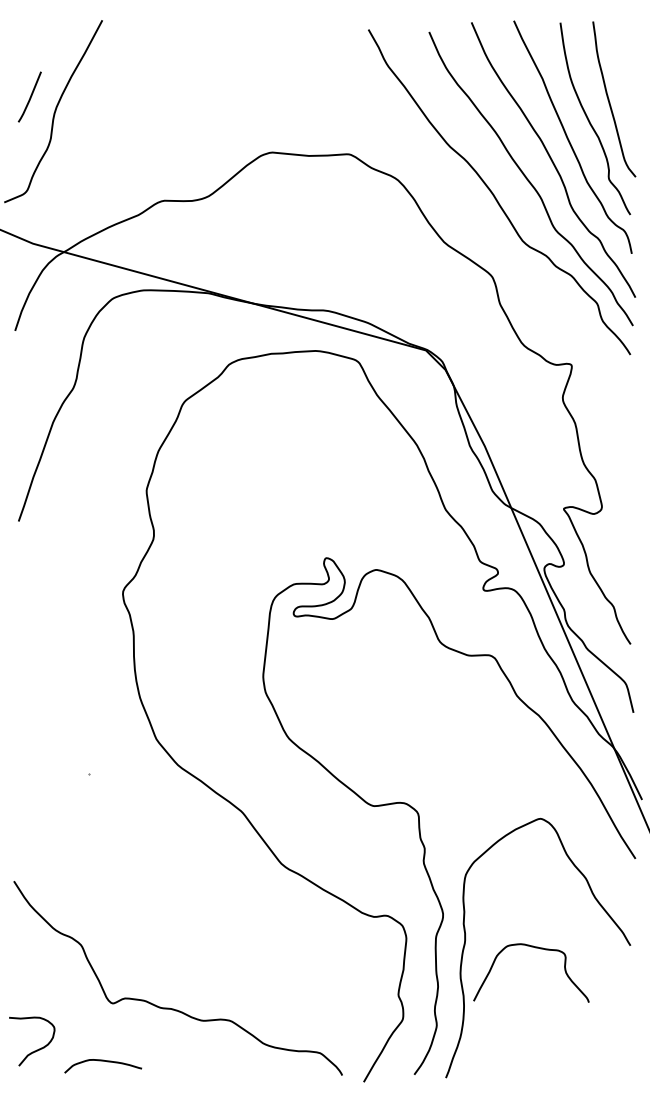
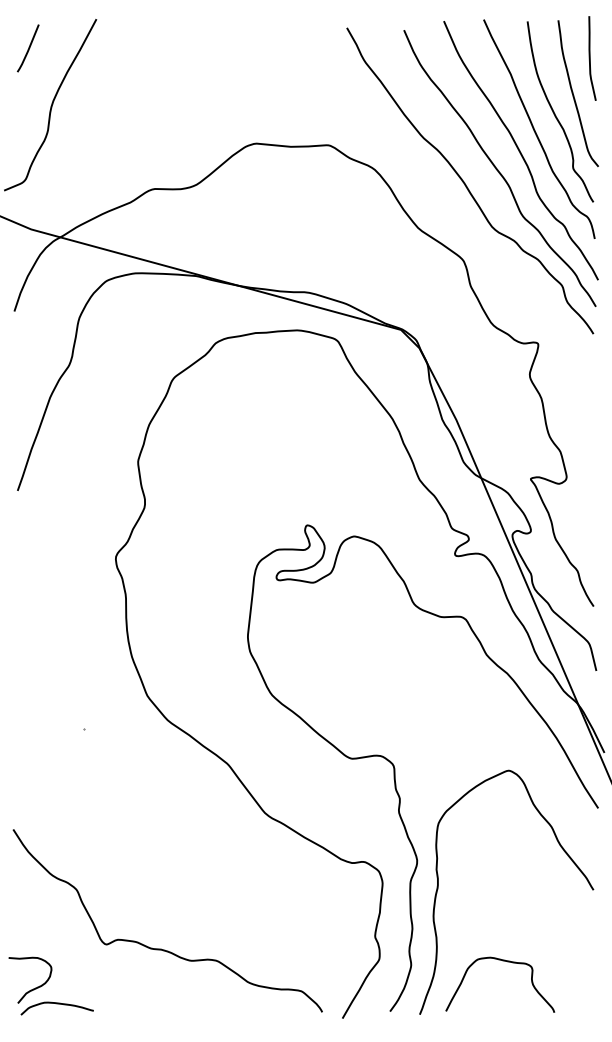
curve: (627, 62) -> (590, 58), added
line: (30, 97) -> (28, 48), moved
curve: (533, 948) -> (502, 961), moved
curve: (102, 1061) -> (56, 1004), moved

